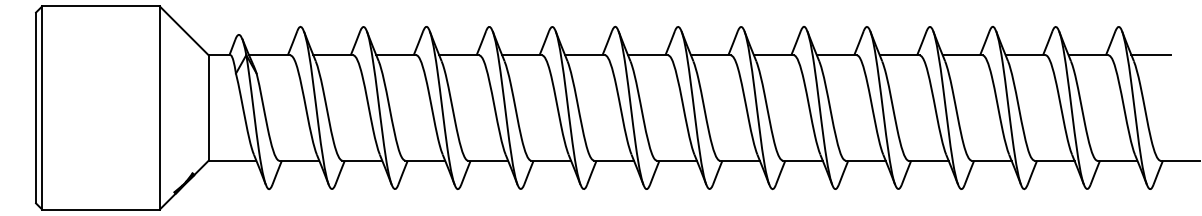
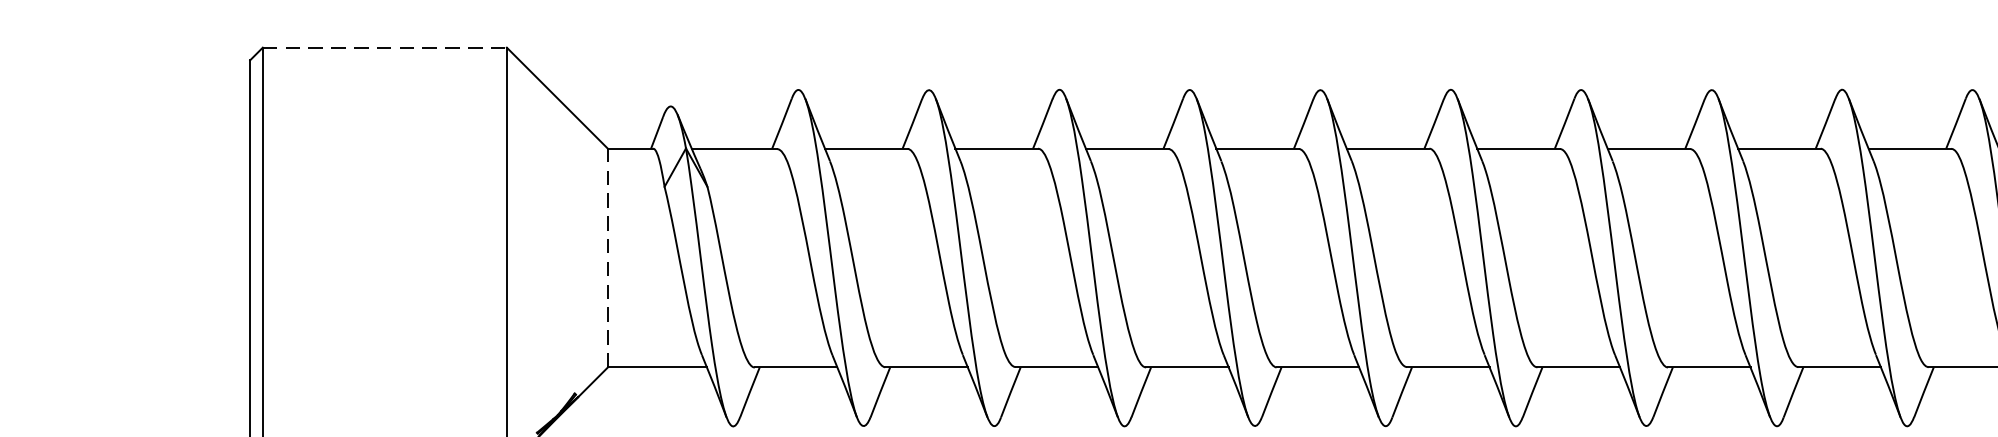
line: (101, 6) -> (385, 47), solid -> dashed
line: (208, 107) -> (607, 257), solid -> dashed

